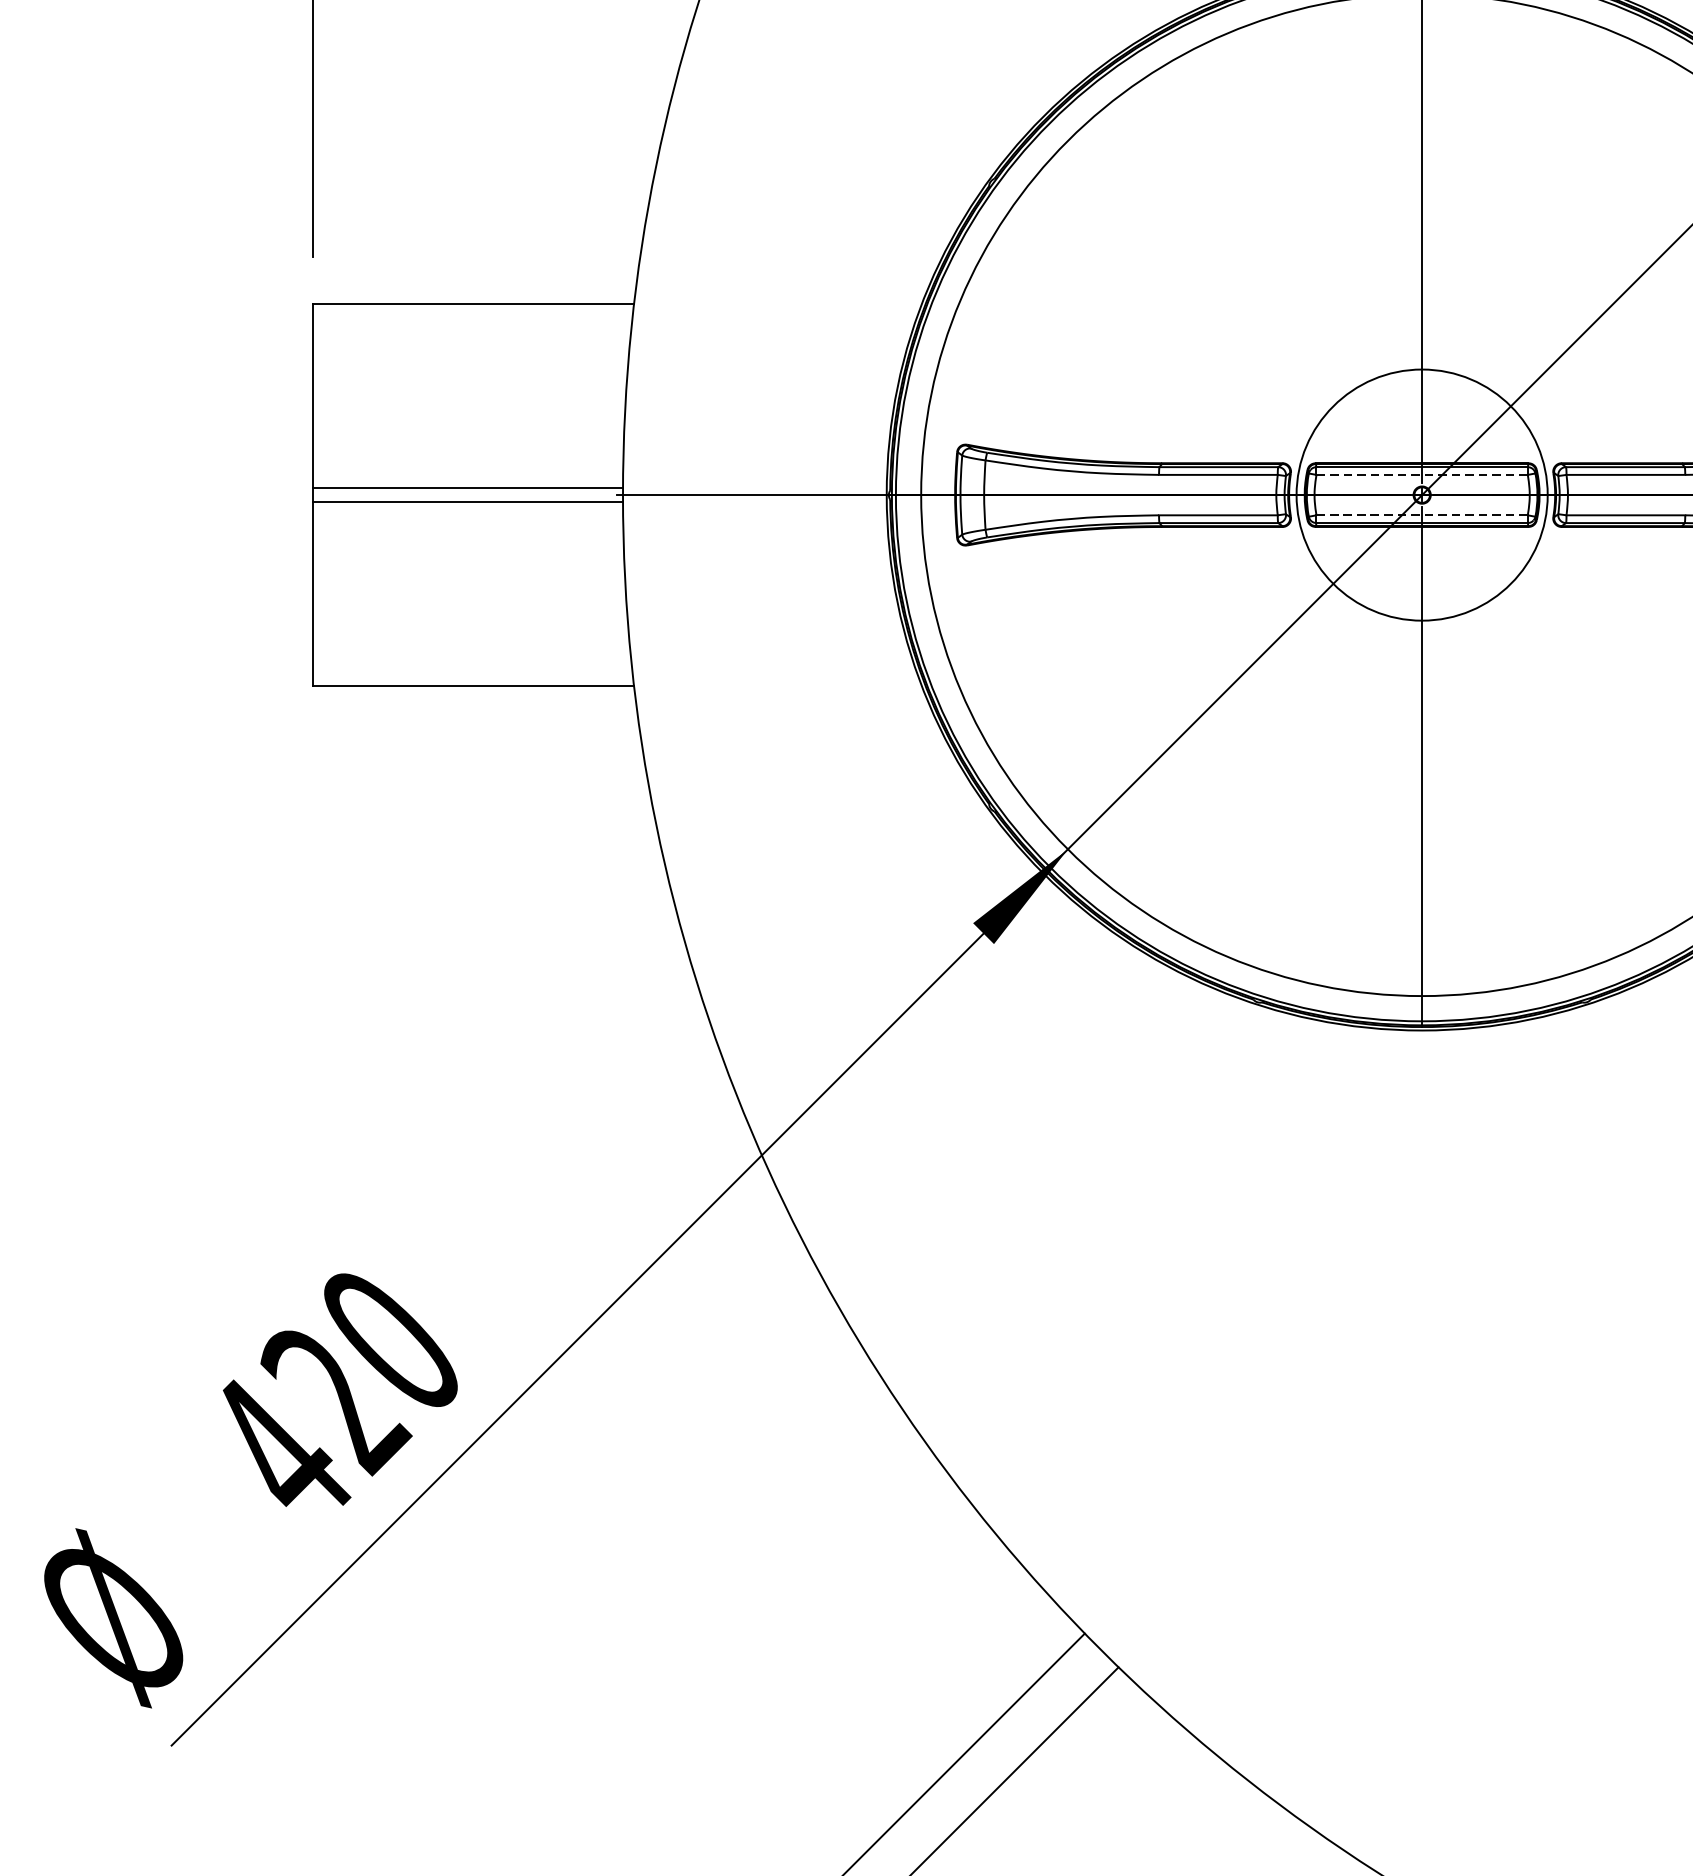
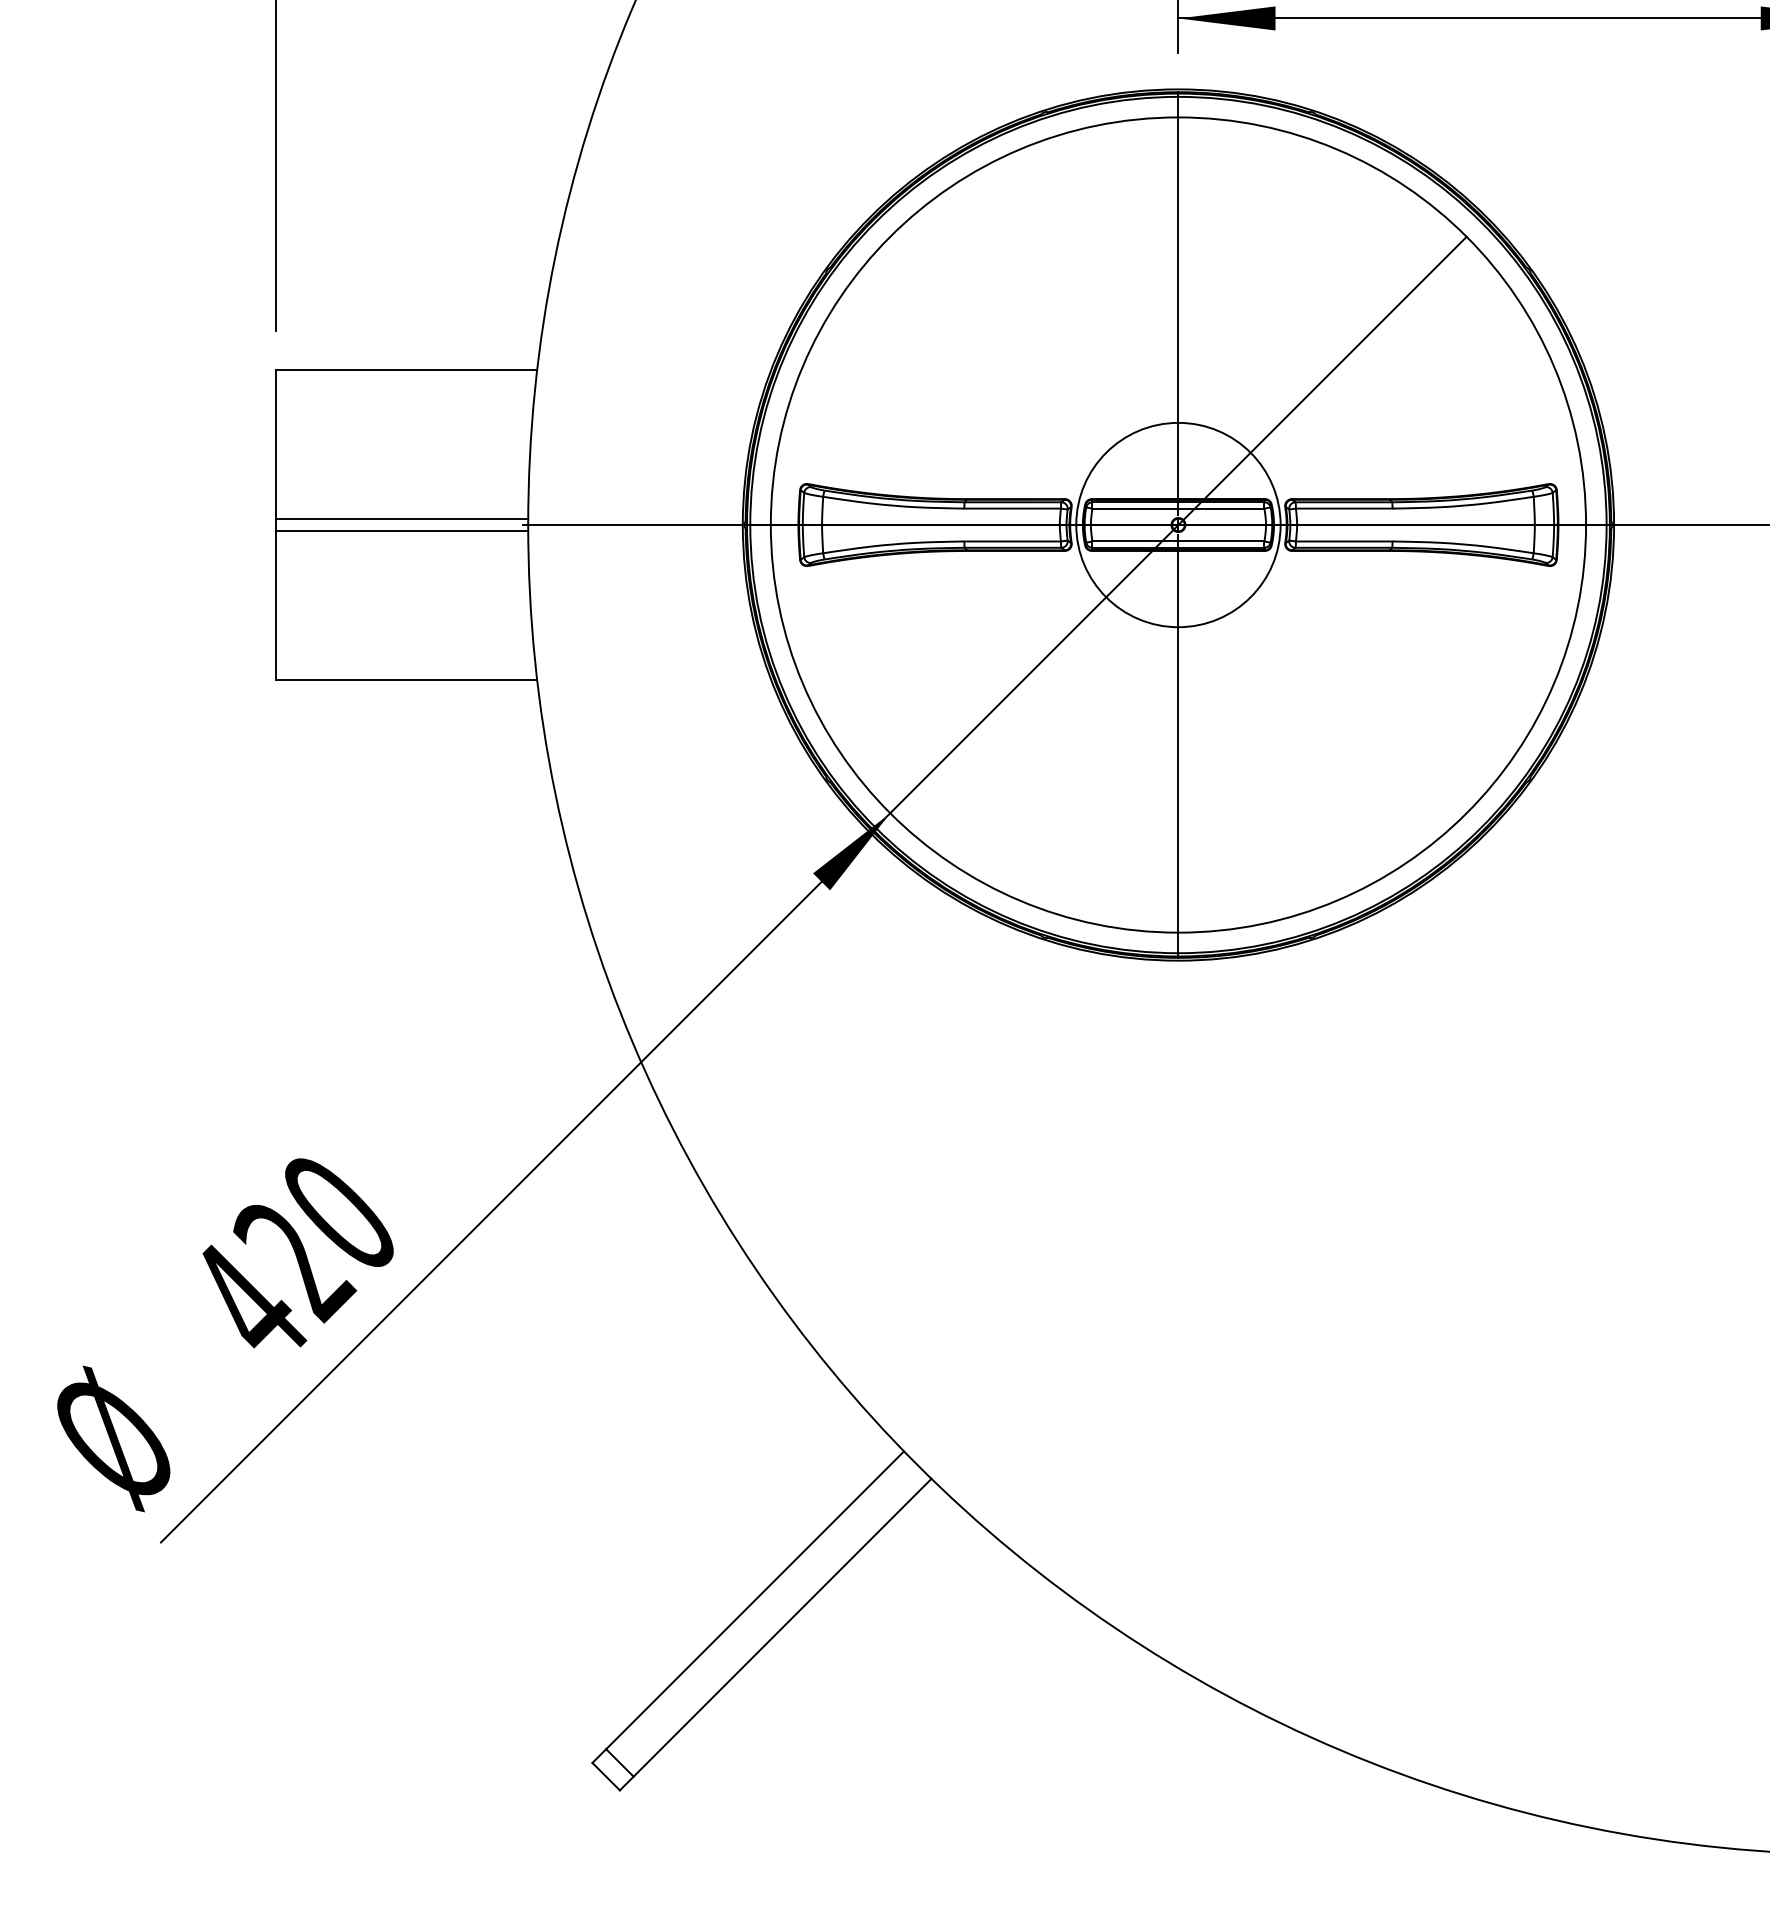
line: (1422, 474) -> (1178, 508), dashed -> solid
line: (1422, 515) -> (1178, 541), dashed -> solid

